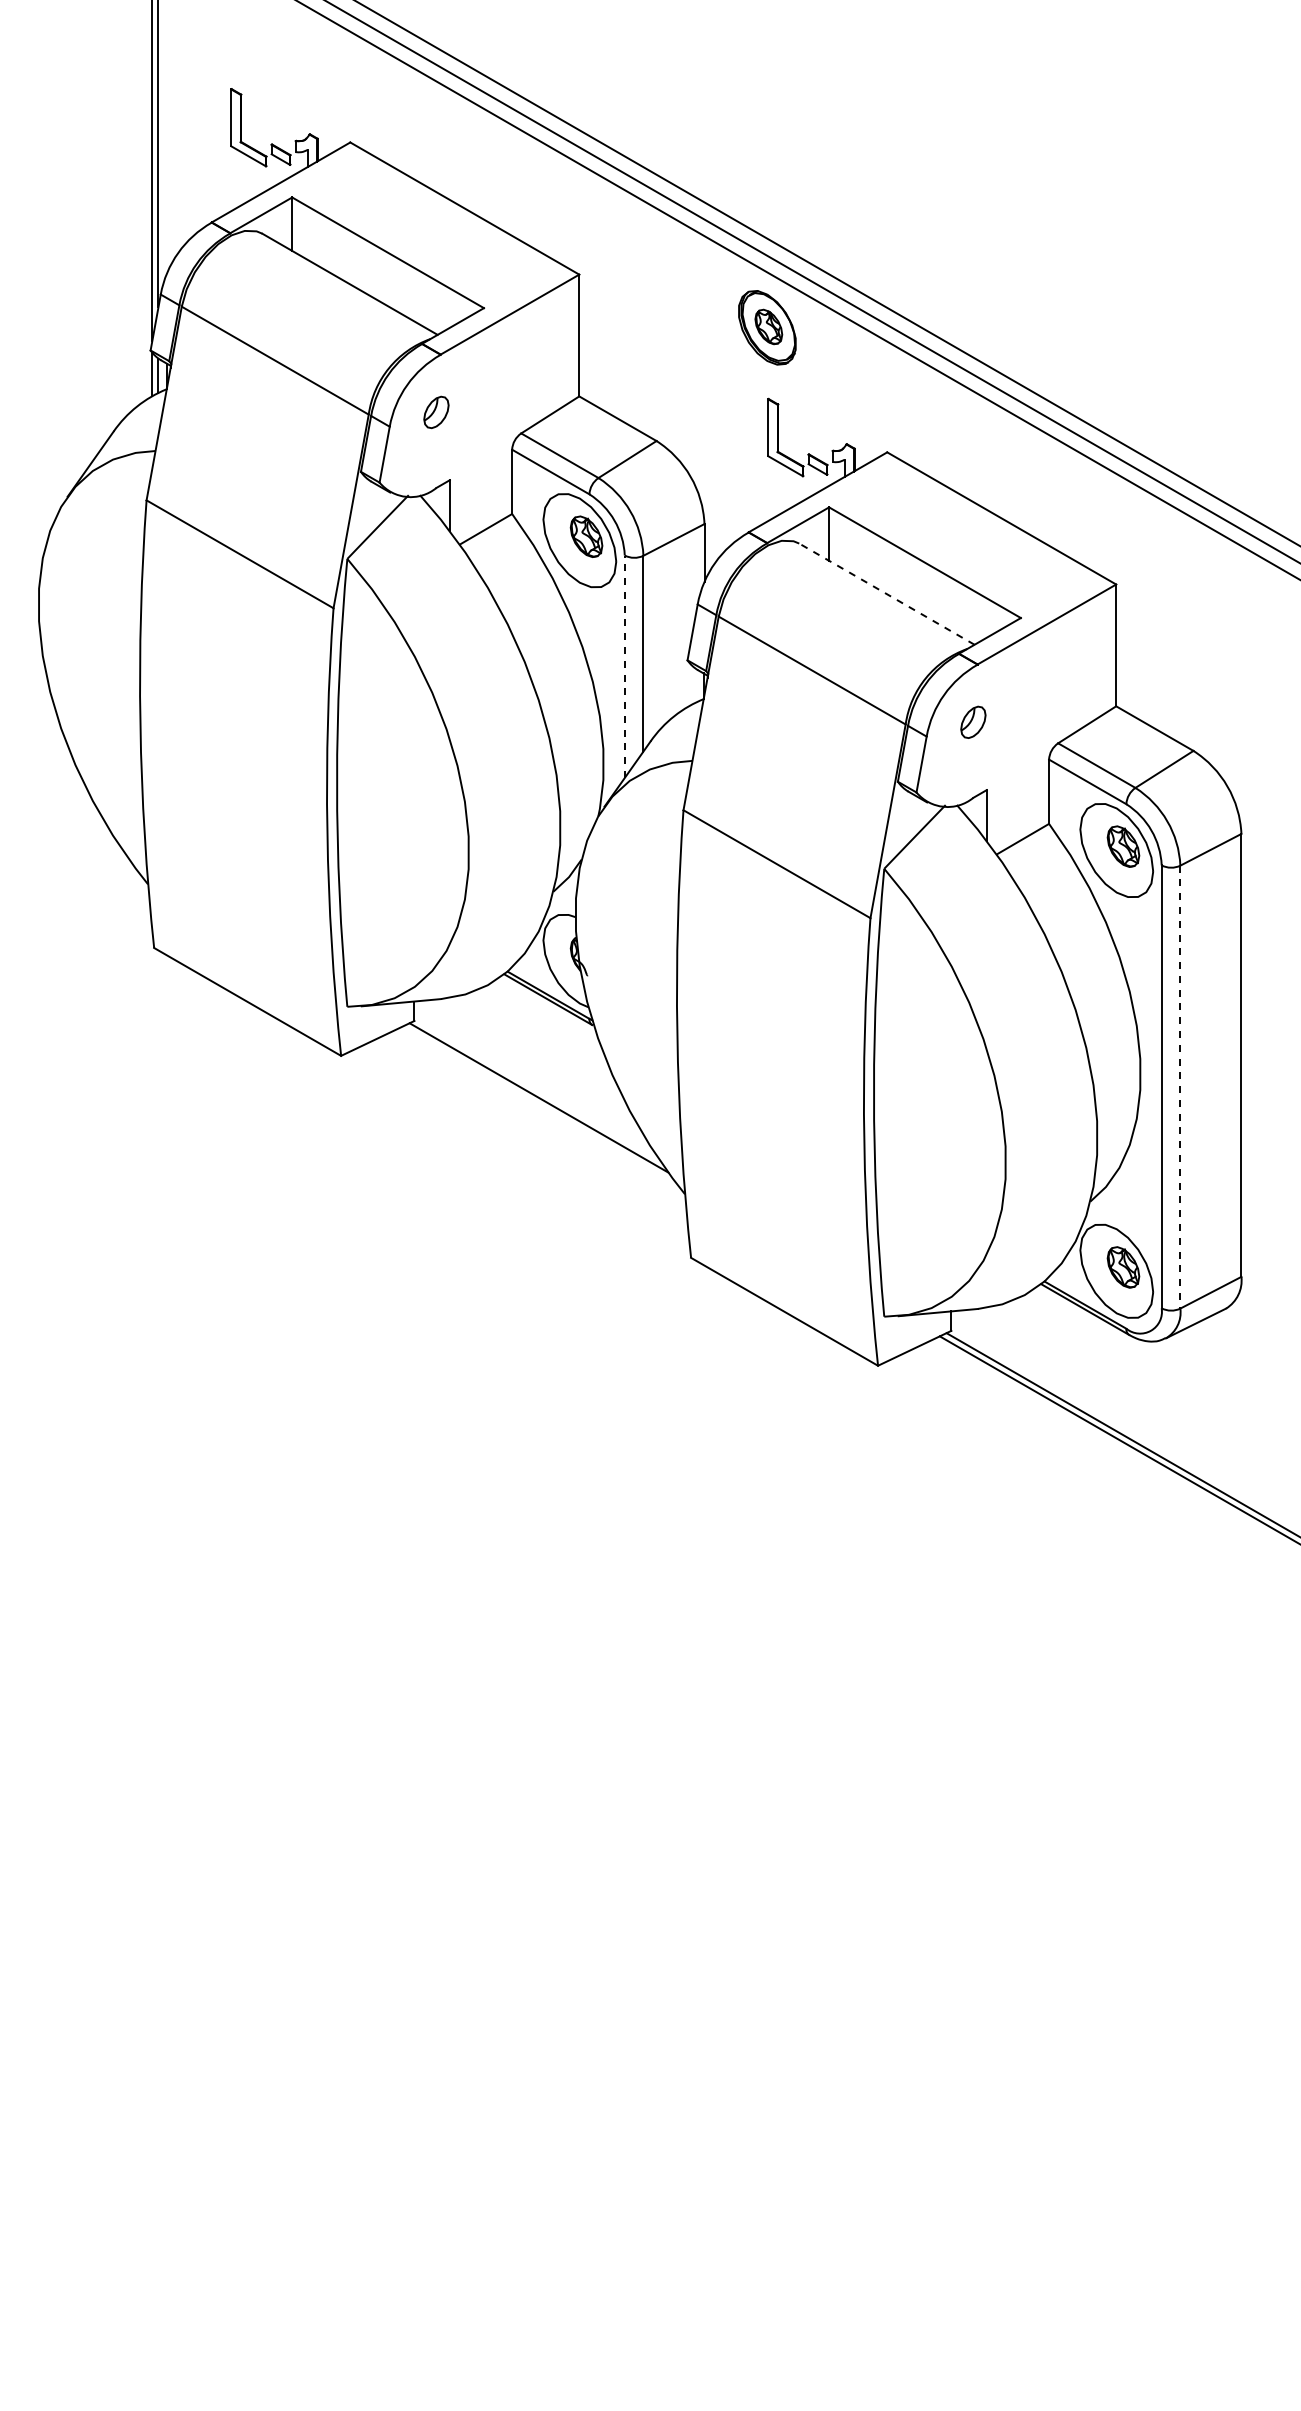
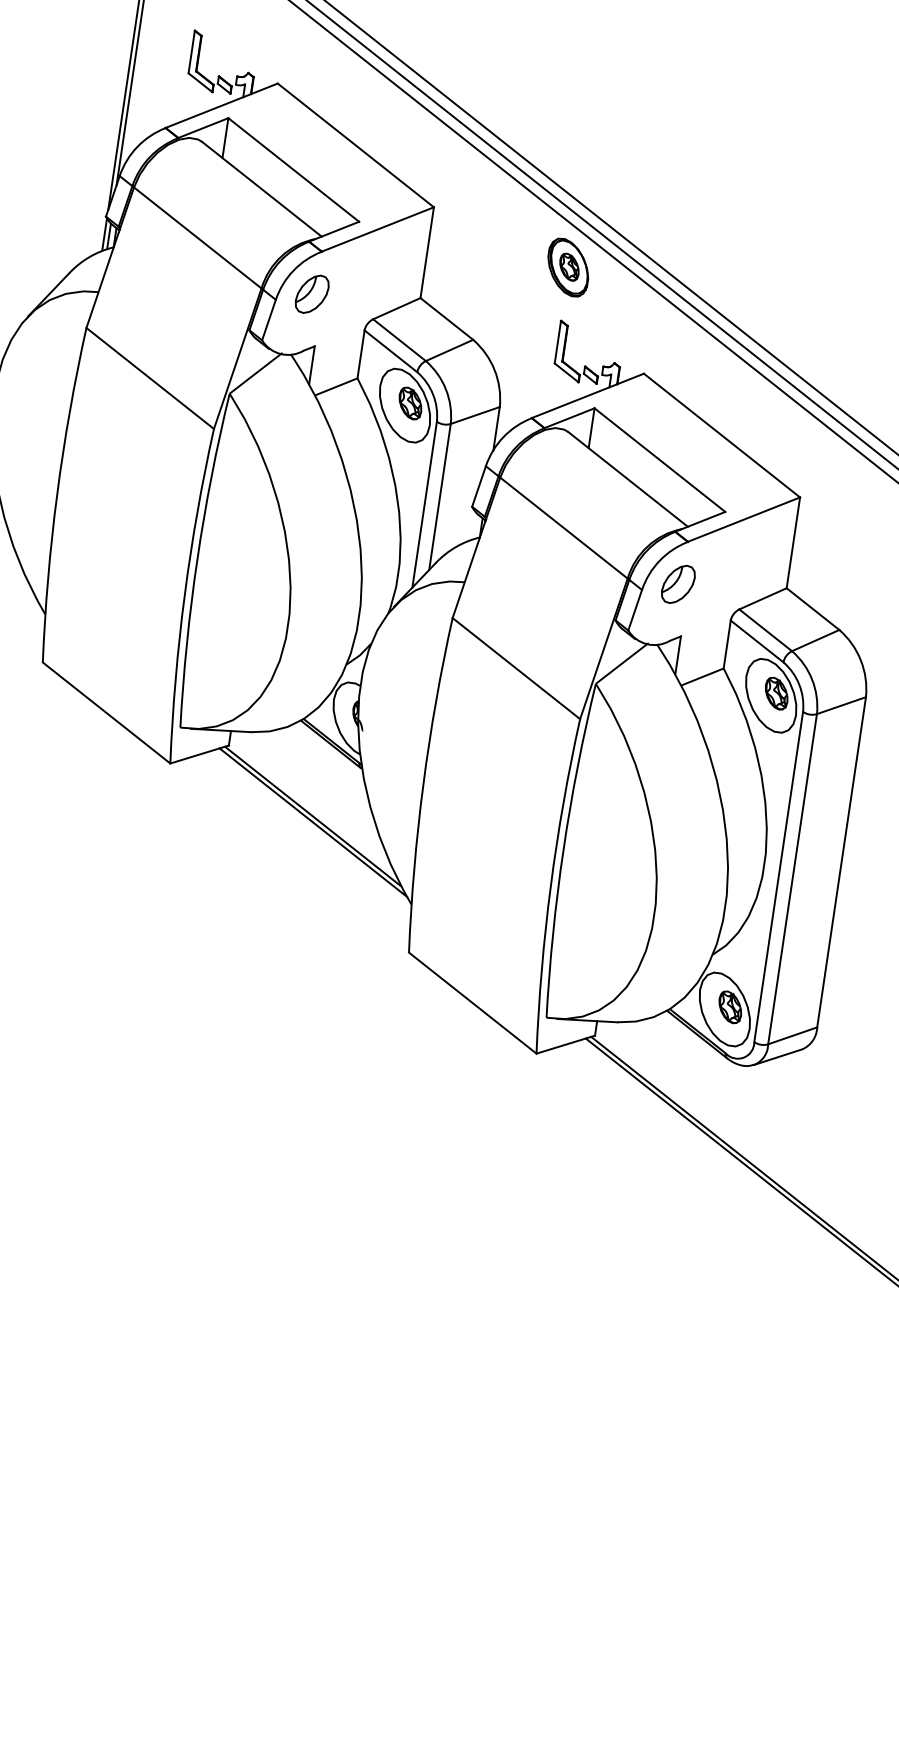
part: (436, 412) -> (312, 294), size x1.67
line: (886, 593) -> (627, 478), dashed -> solid
line: (624, 666) -> (424, 504), dashed -> solid
part: (973, 722) -> (678, 584), size x1.67
line: (1180, 1087) -> (792, 879), dashed -> solid
line: (539, 1105) -> (312, 822), added

